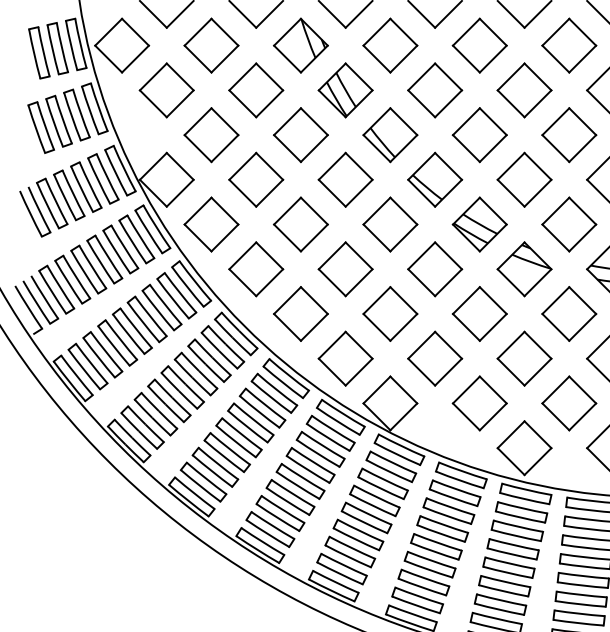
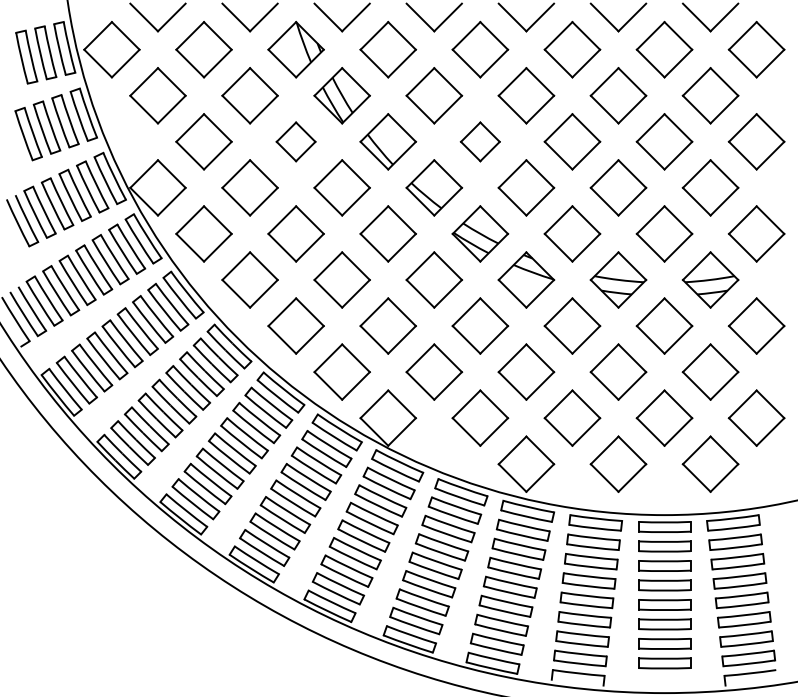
part: (300, 134) -> (295, 141), size x0.7
part: (479, 134) -> (480, 141), size x0.7

